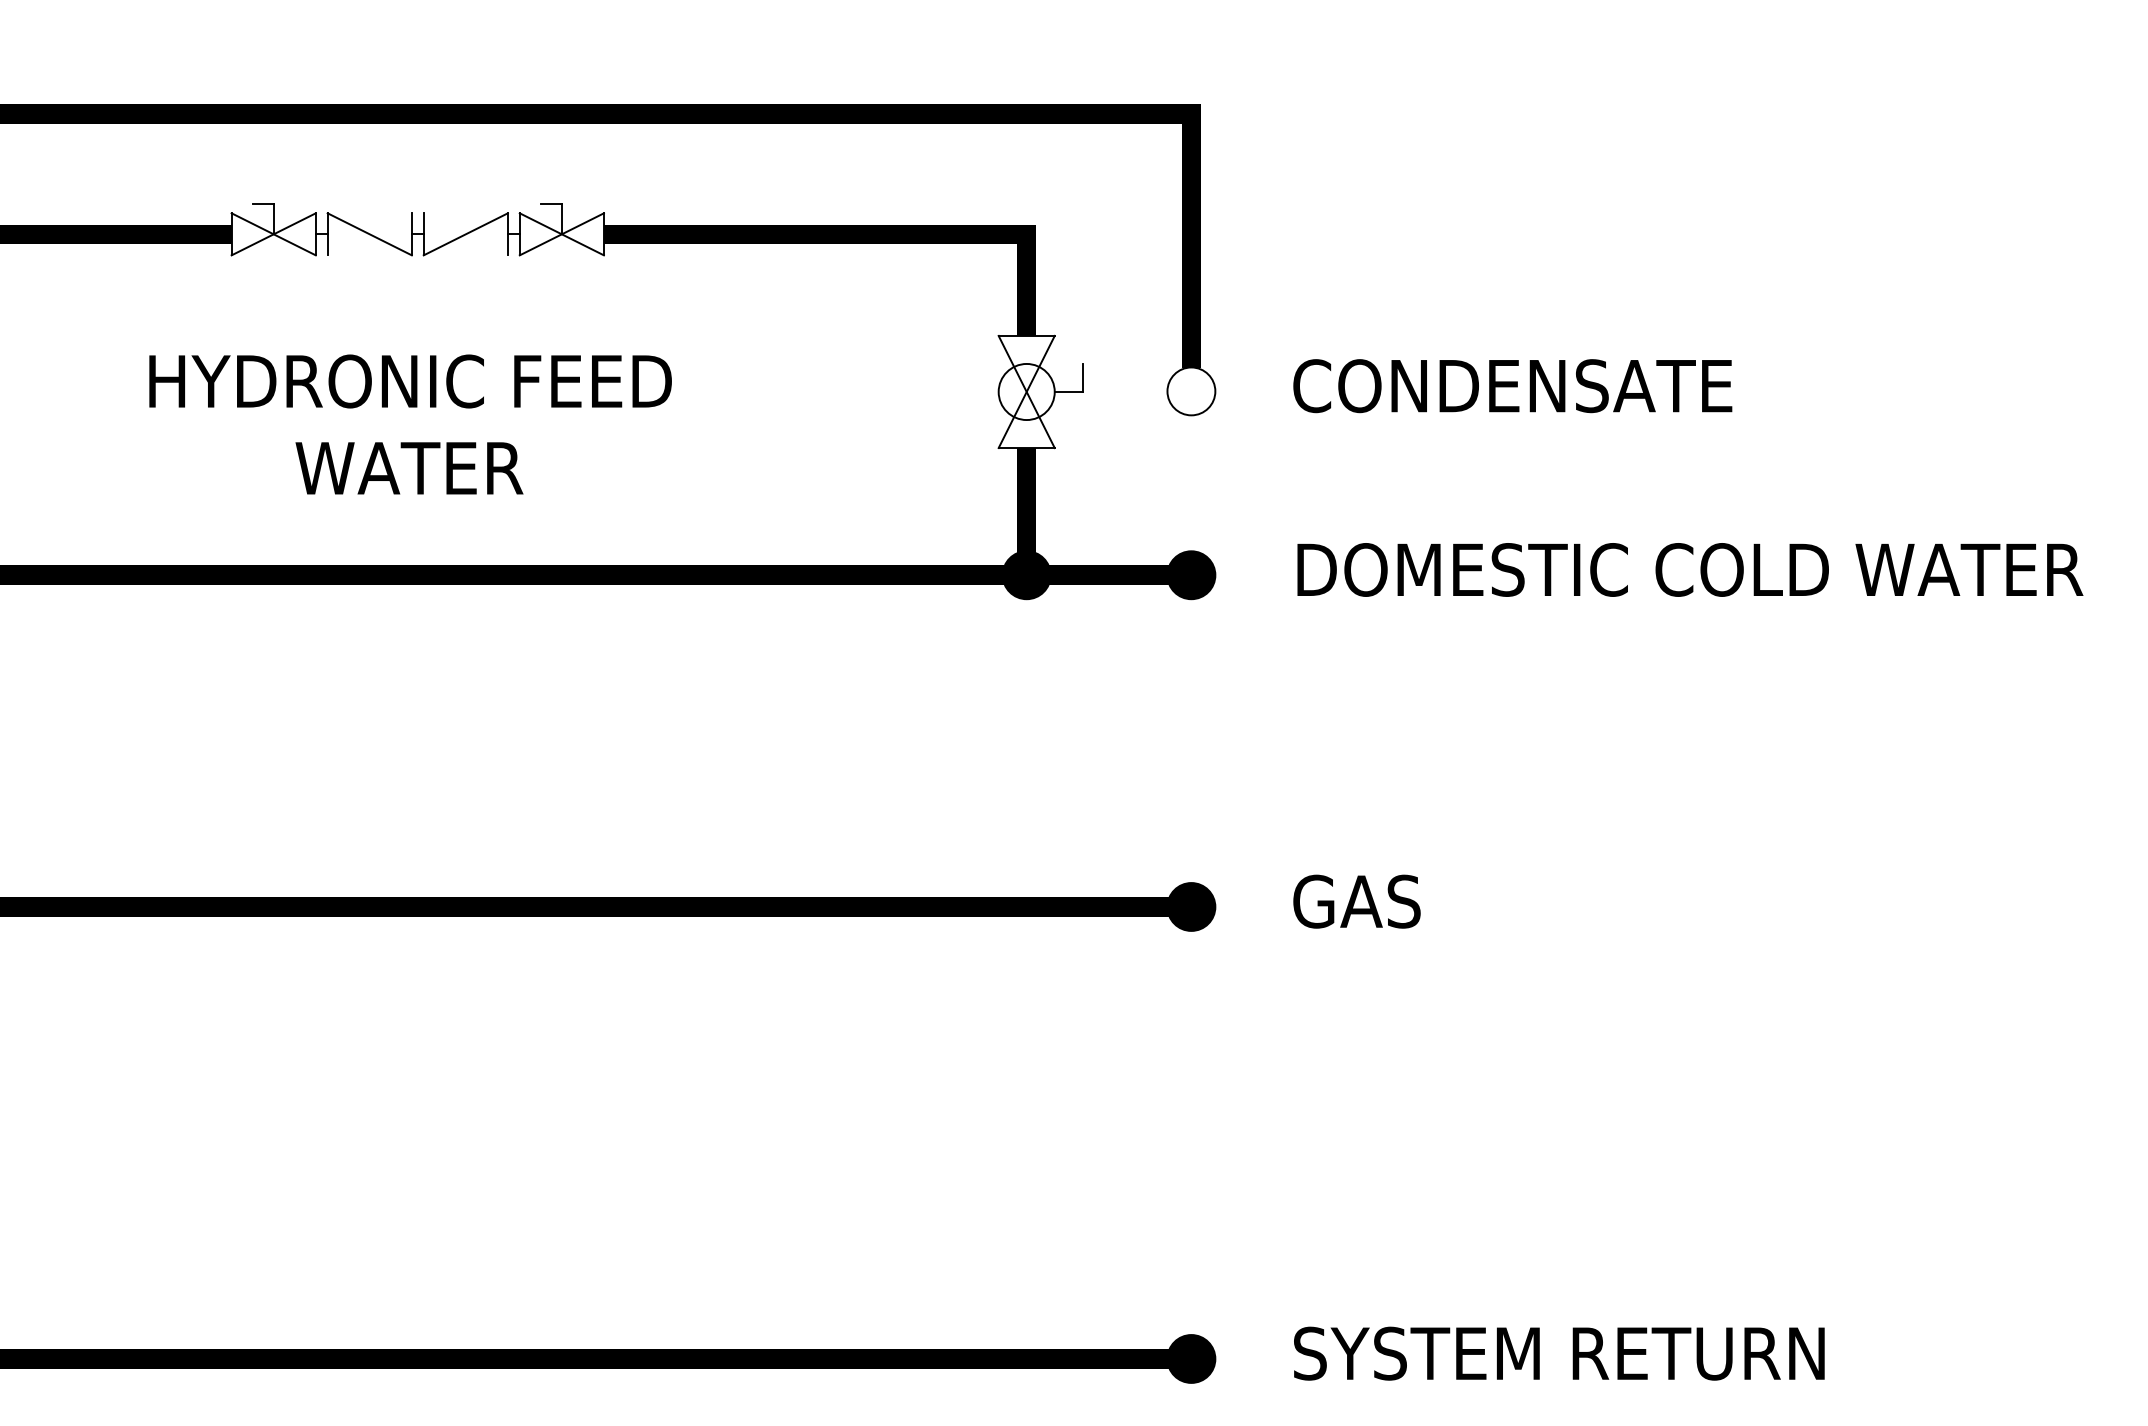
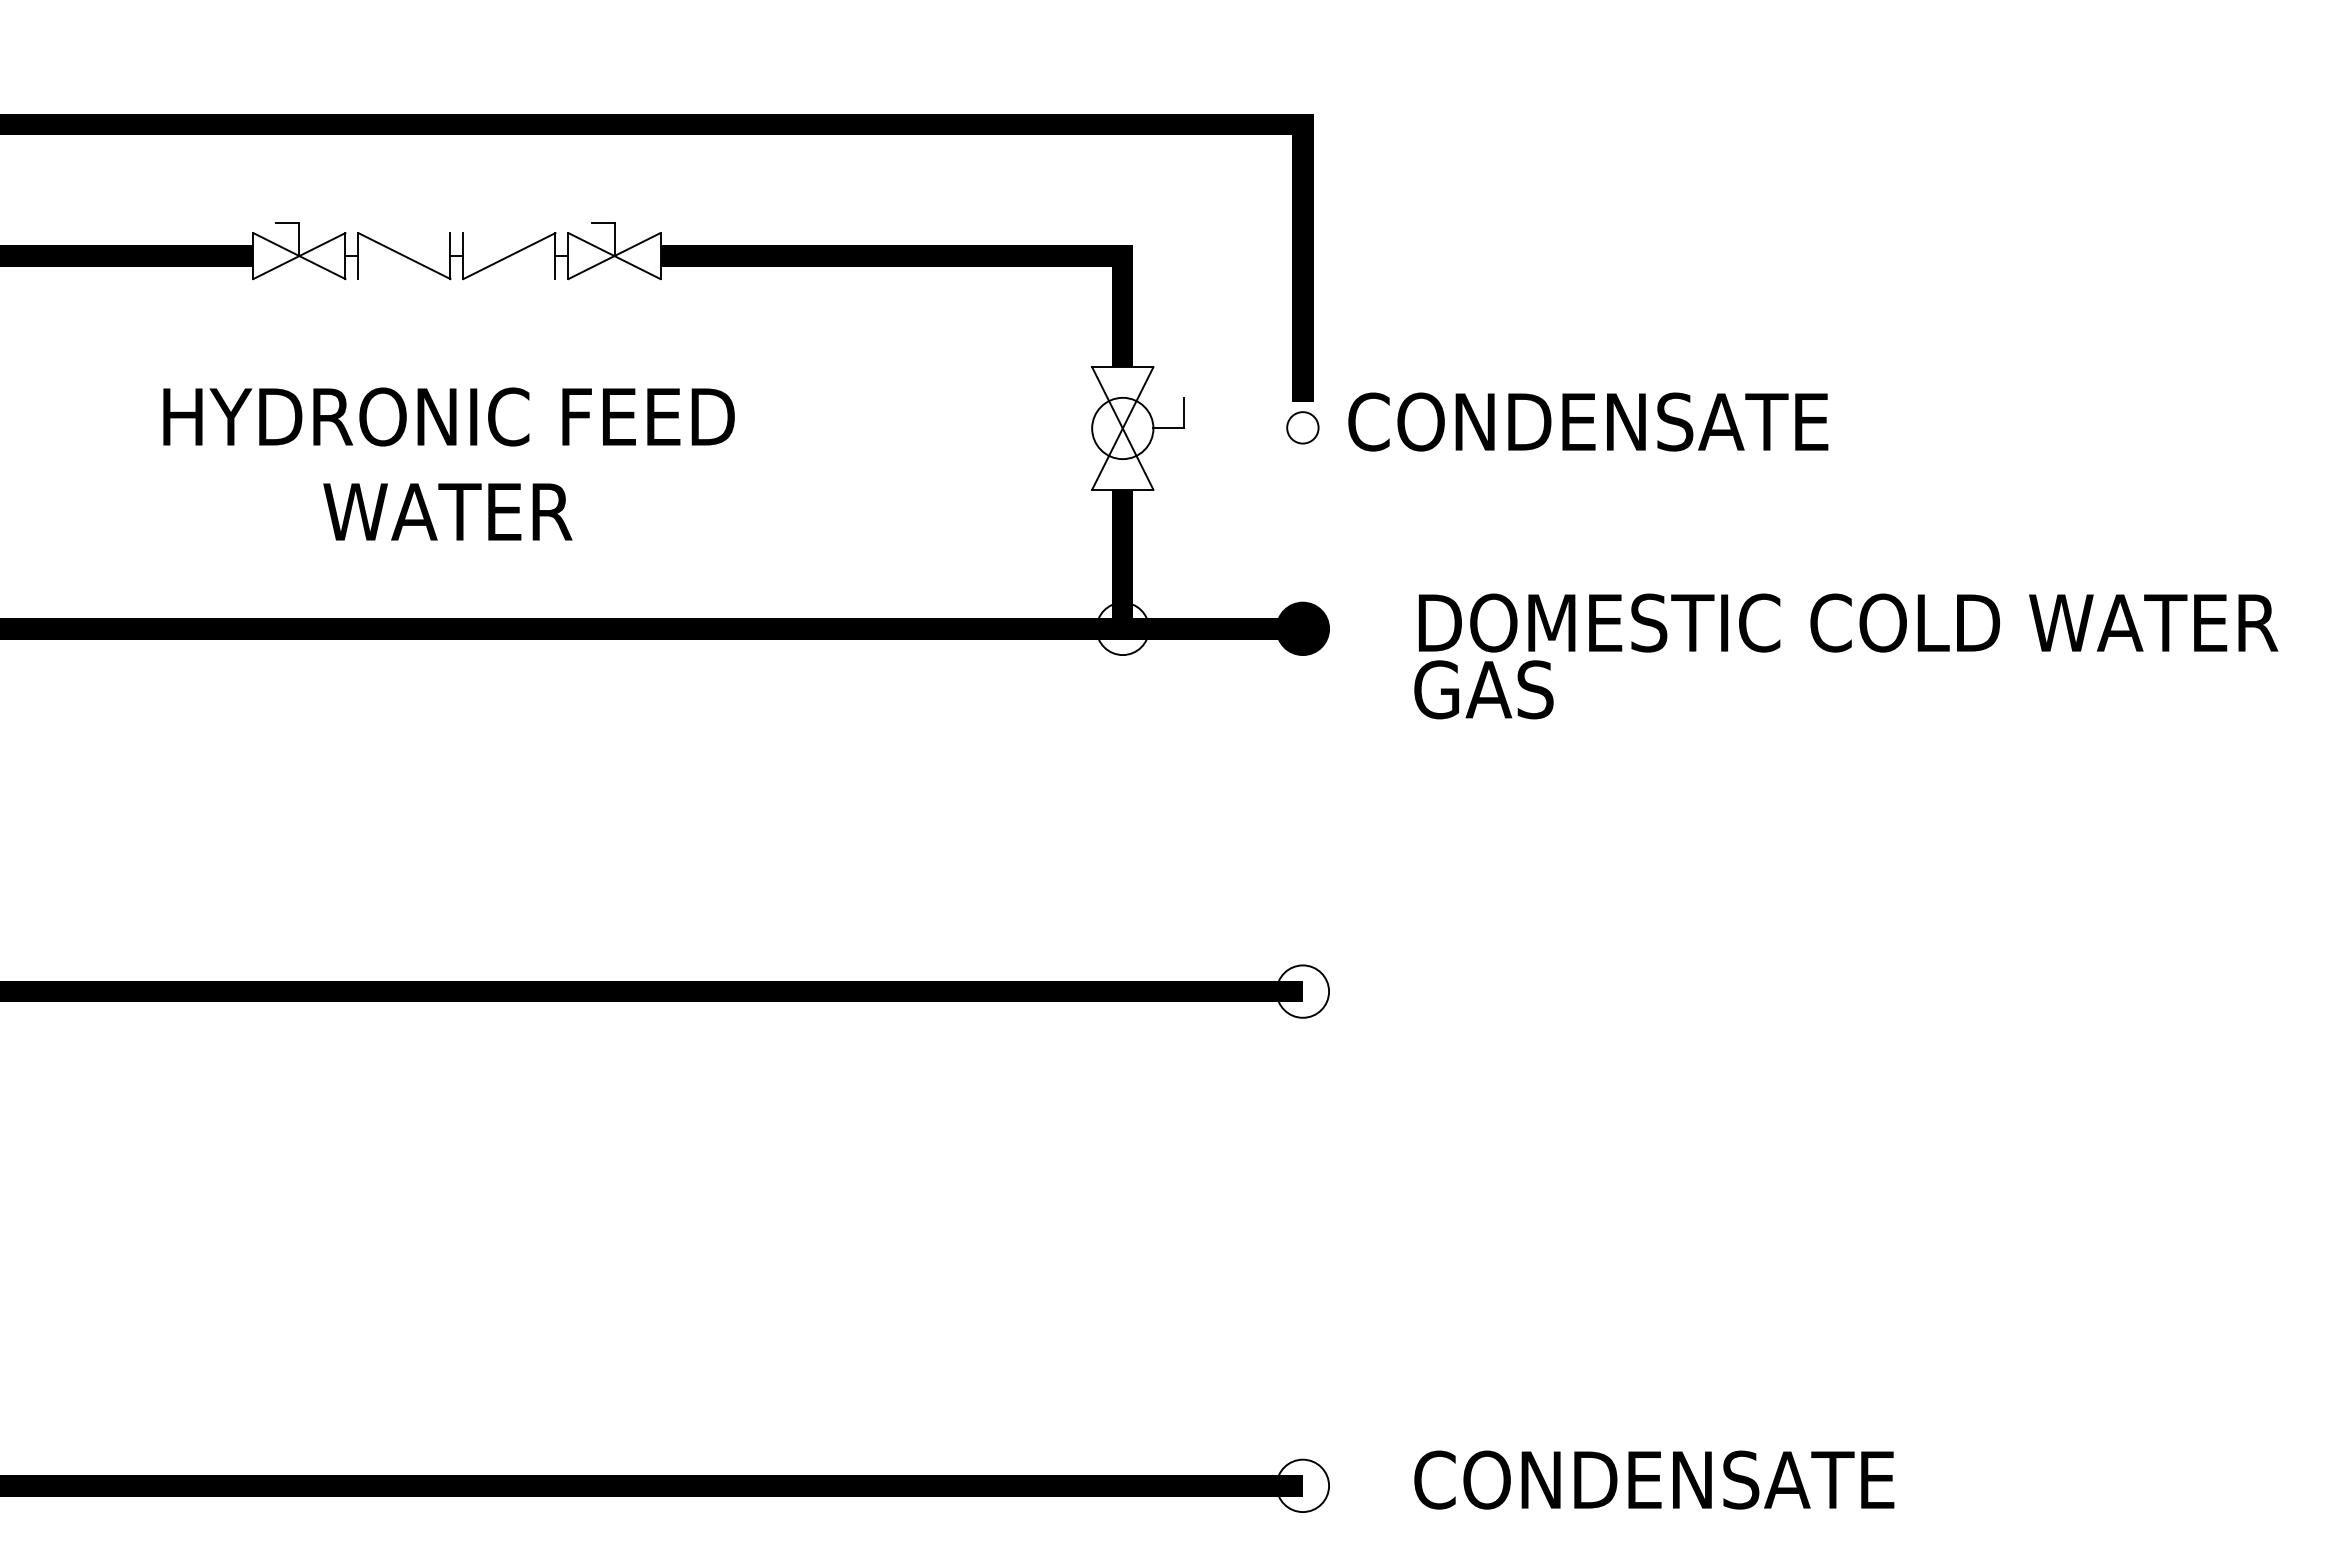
text: (1512, 385) -> (1588, 421), moved
circle: (1191, 391) -> (1302, 427), size x0.6
fill: (1026, 574) -> (1122, 628), removed
text: (1356, 901) -> (1483, 689), moved
fill: (1191, 906) -> (1302, 991), removed
text: (1558, 1353) -> (1704, 1479), SYSTEM RETURN -> CONDENSATE
fill: (1191, 1358) -> (1302, 1485), removed

